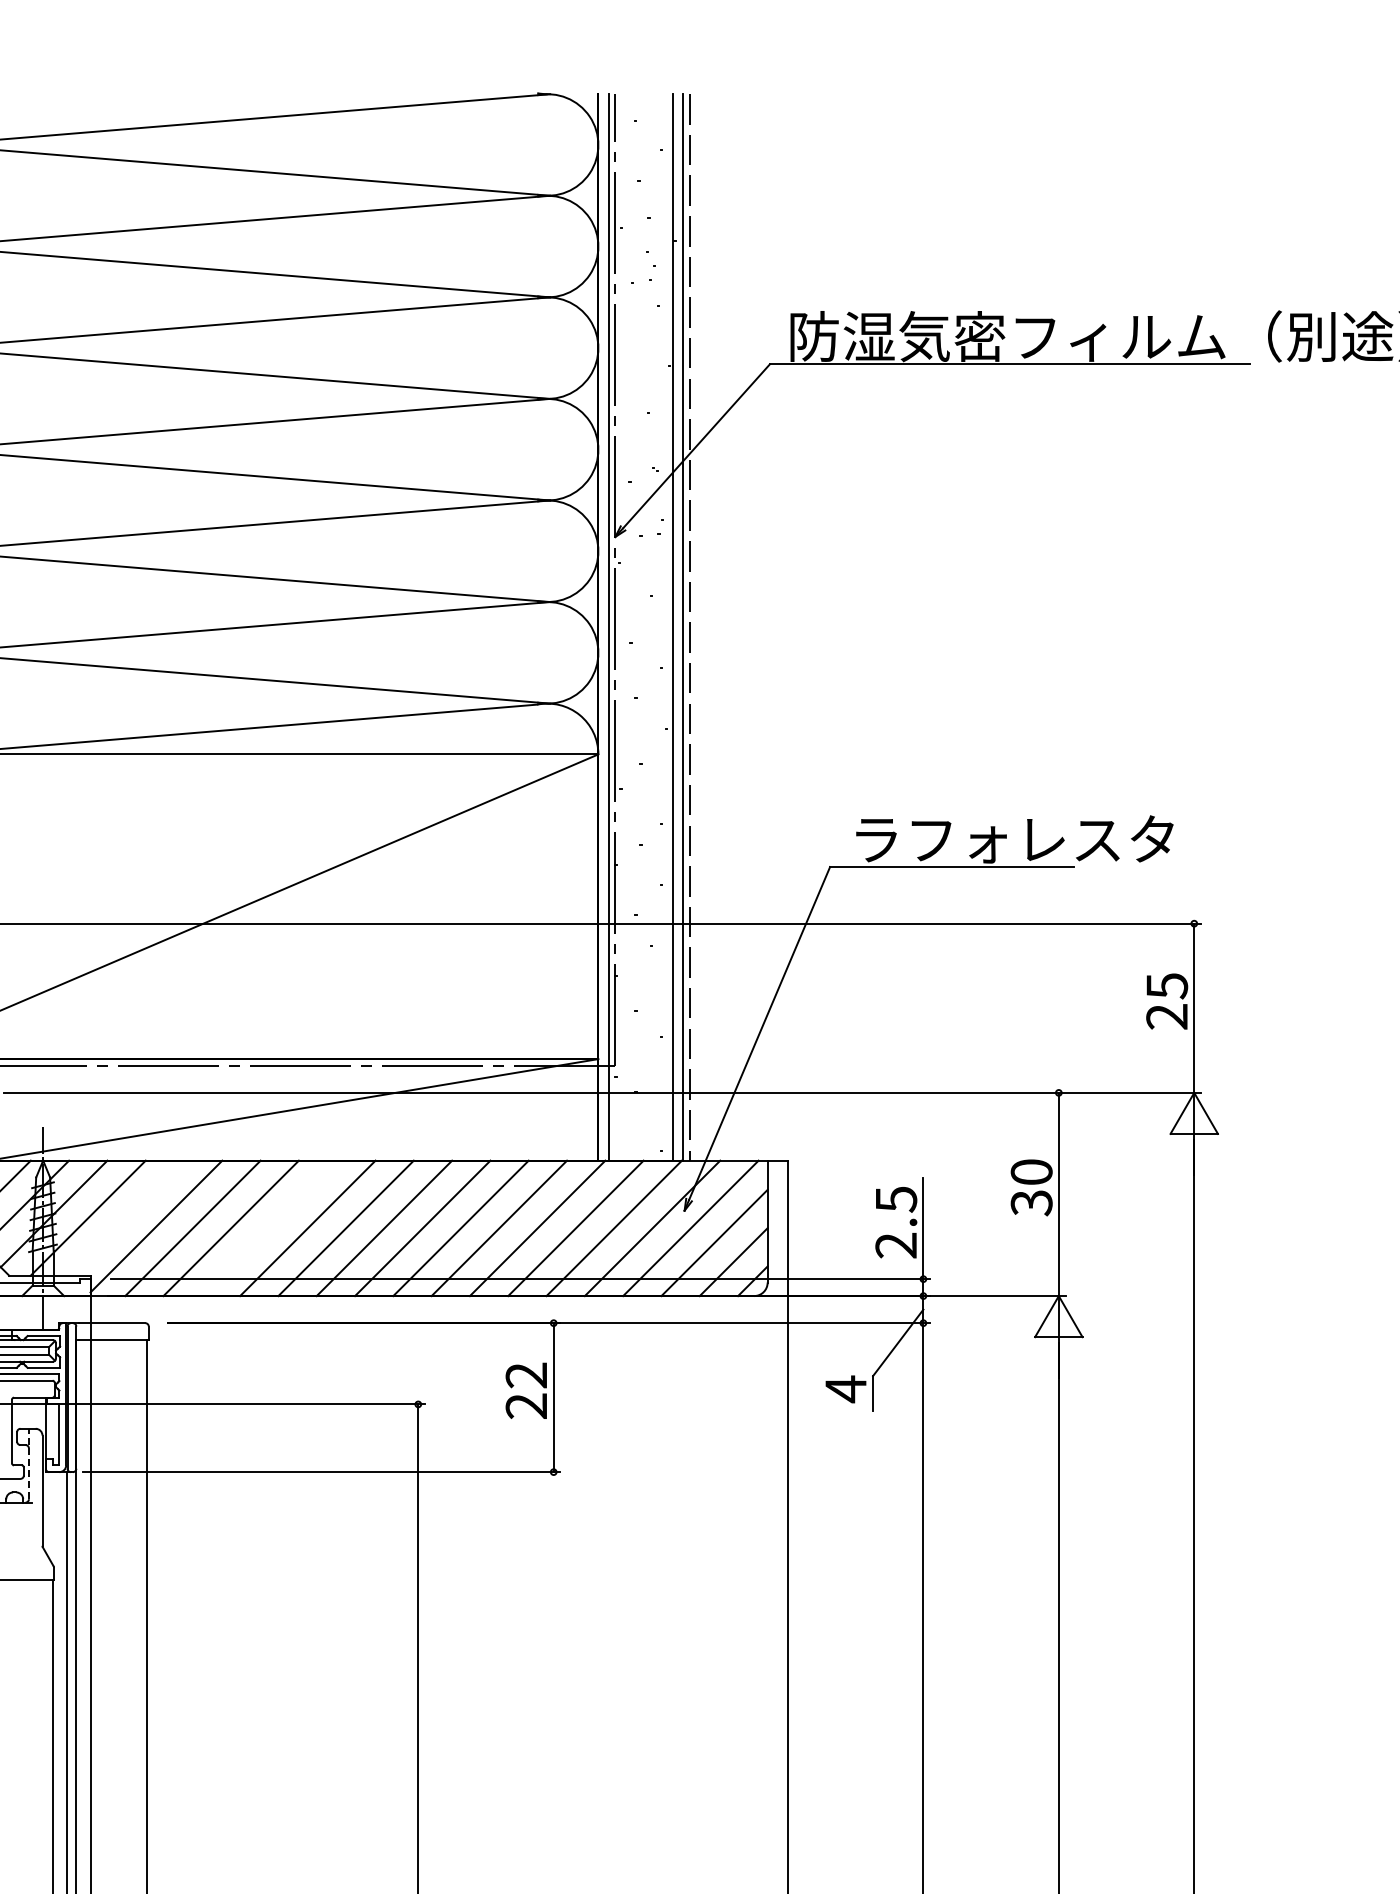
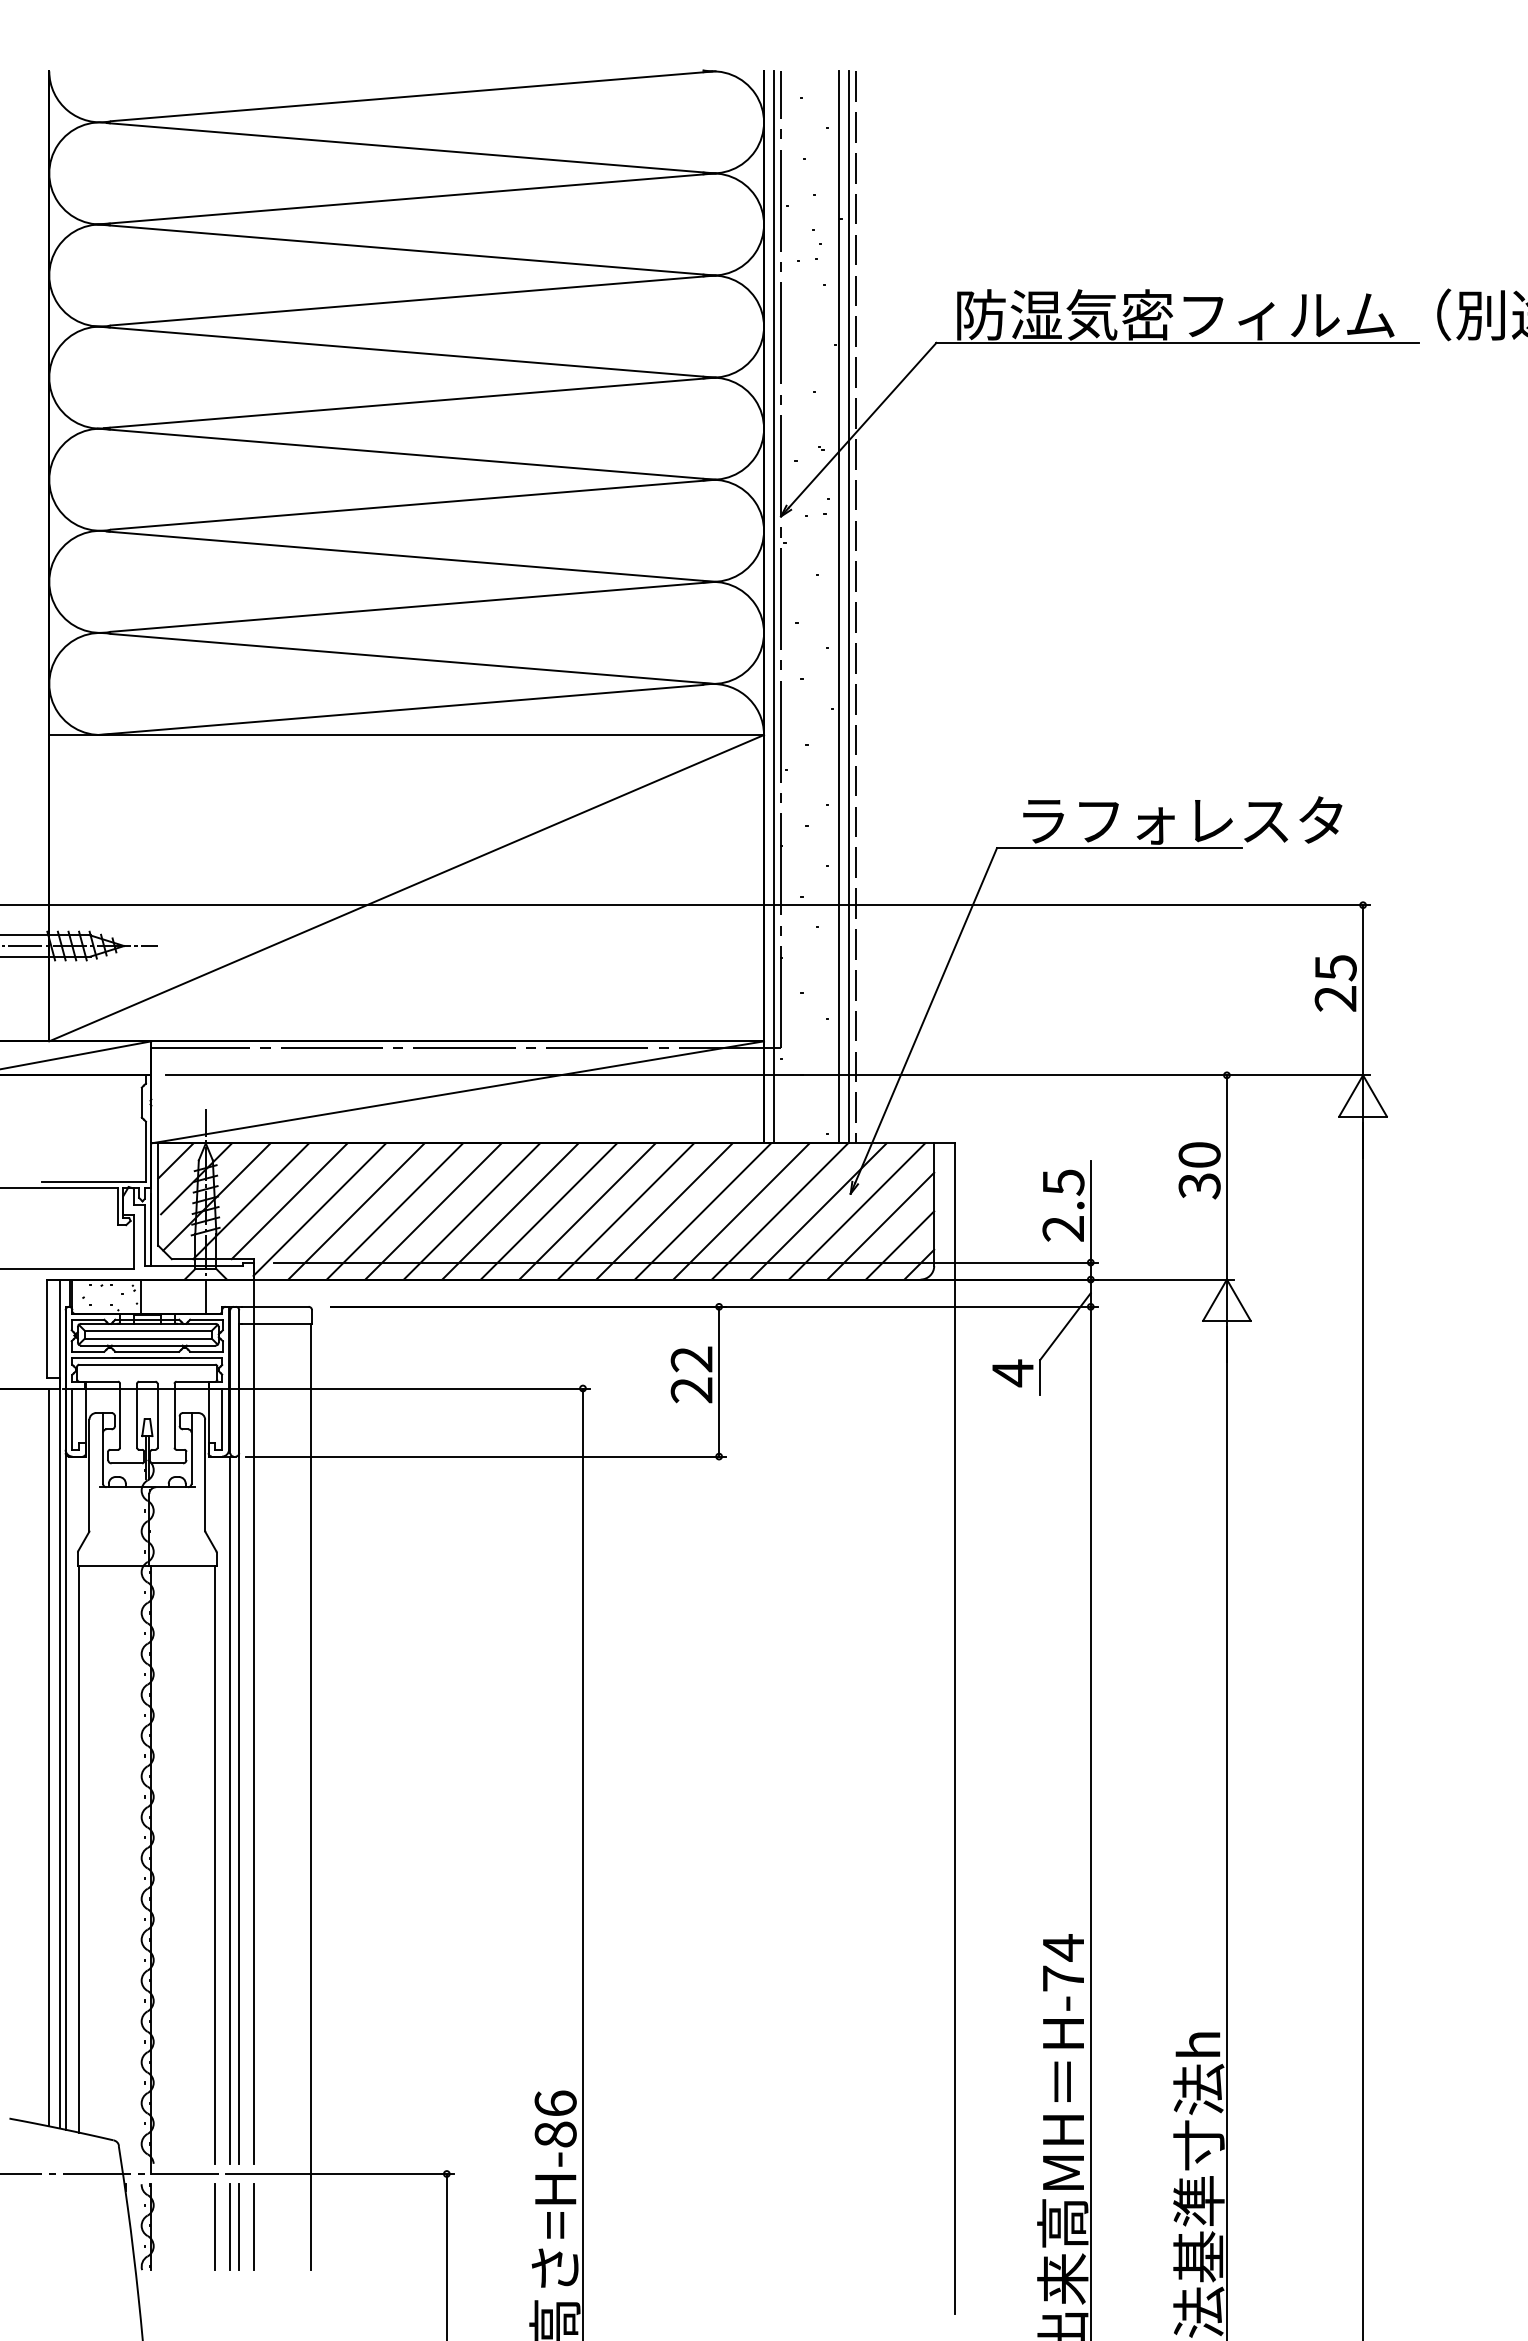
line: (126, 1218) -> (289, 1201), added
line: (269, 1228) -> (433, 1211), added
line: (28, 1463) -> (191, 1447), dashed -> solid

